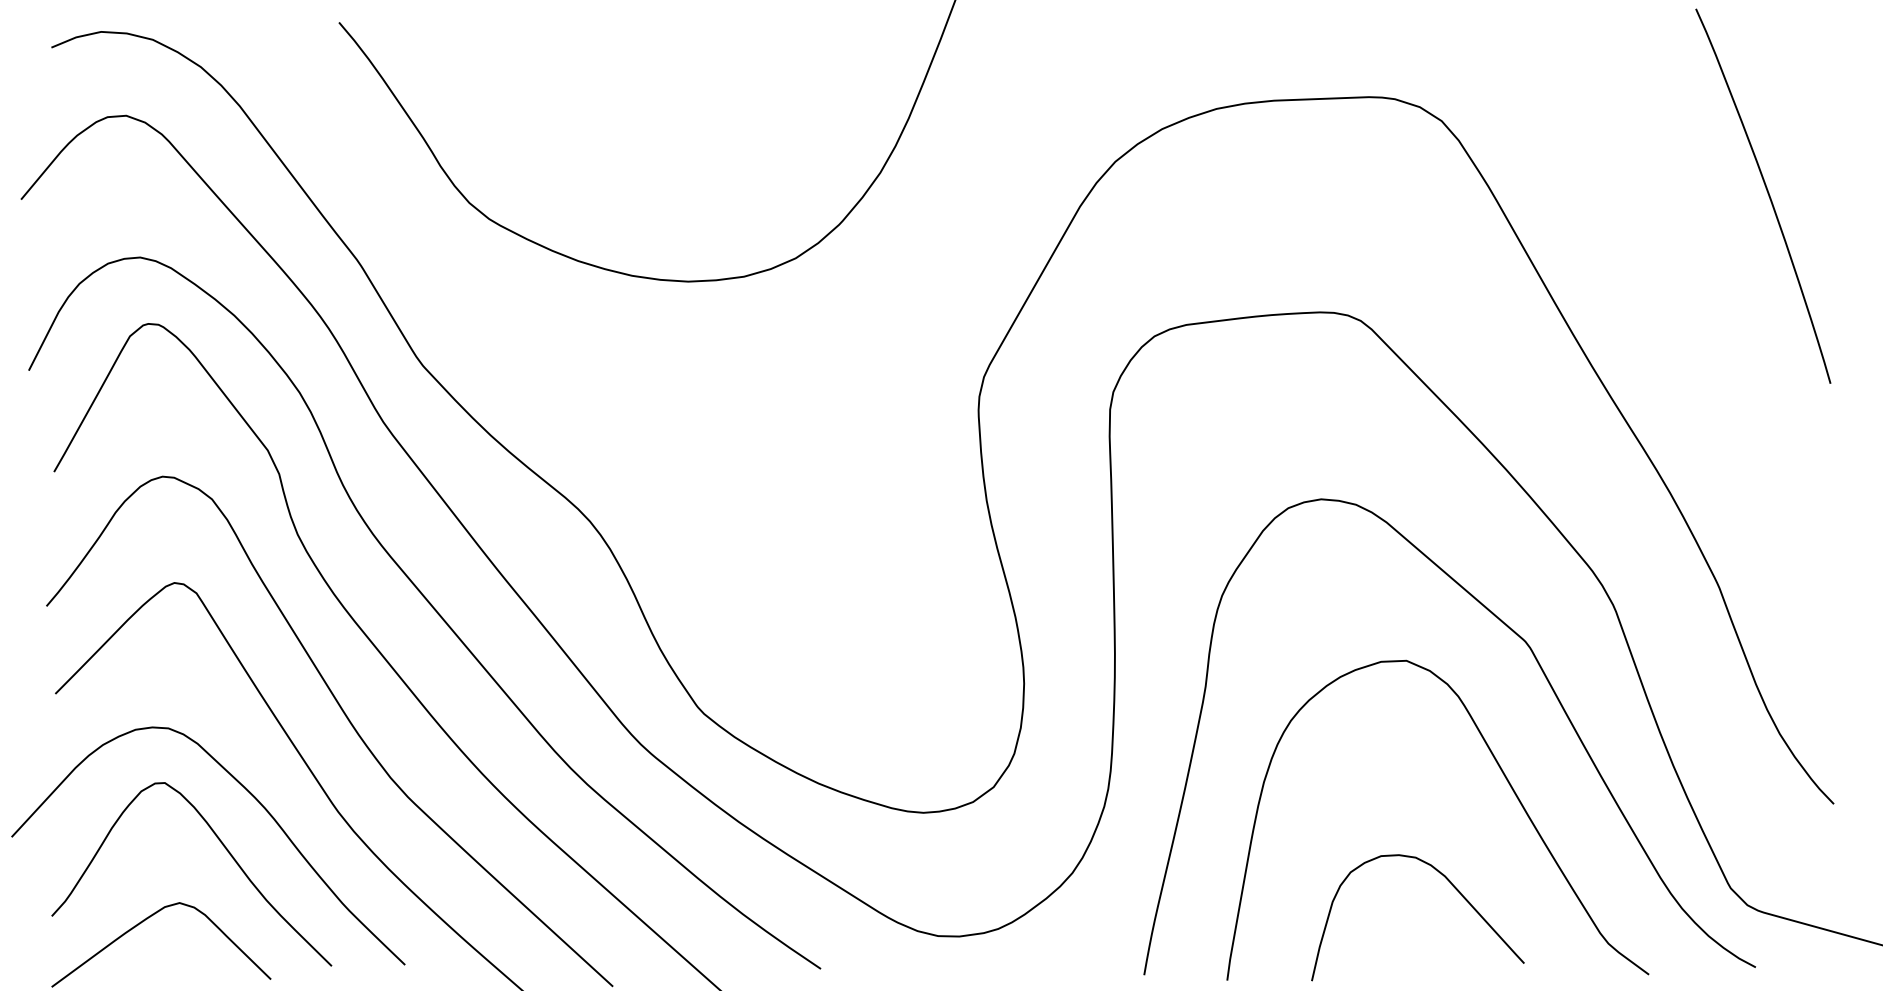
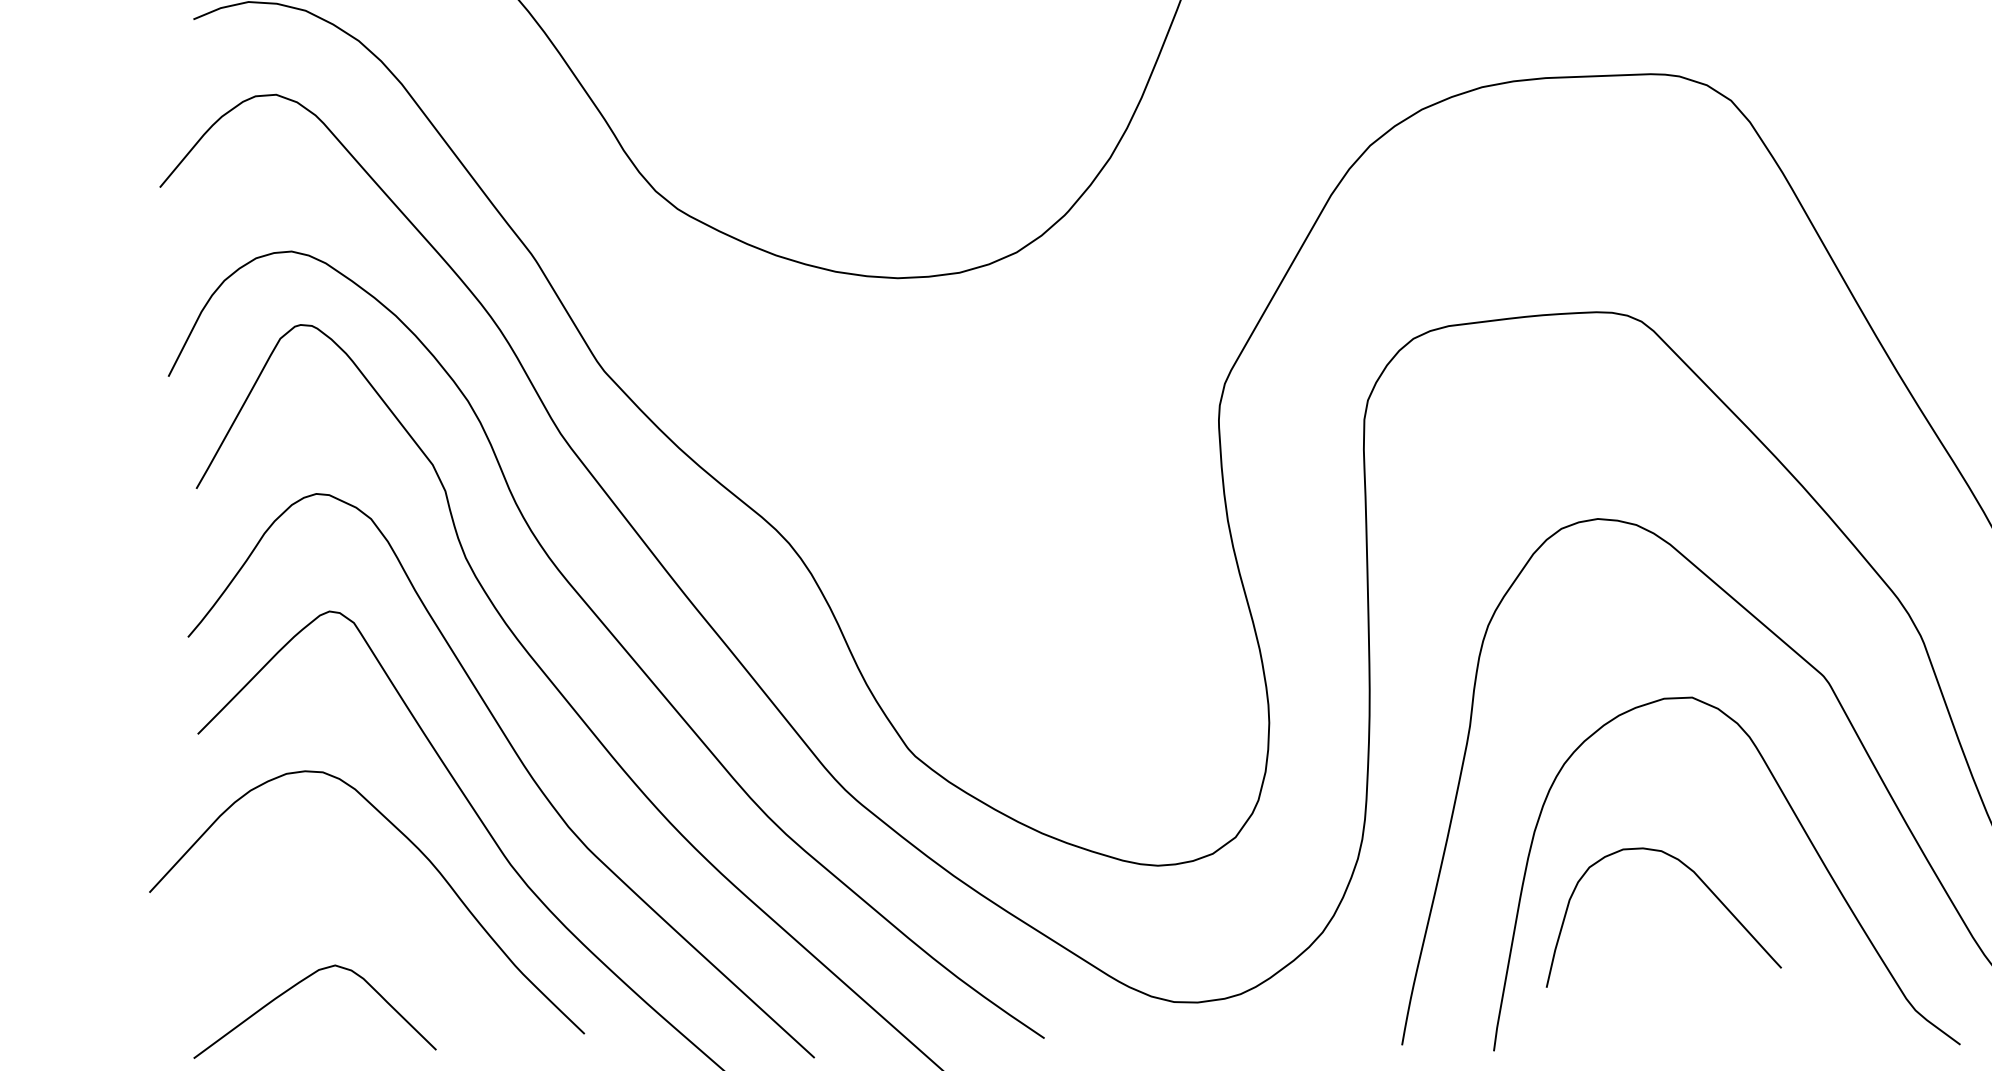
curve: (225, 849) -> (385, 906), removed
curve: (1452, 886) -> (1702, 883), moved

